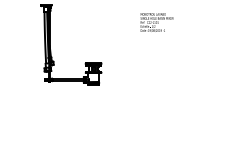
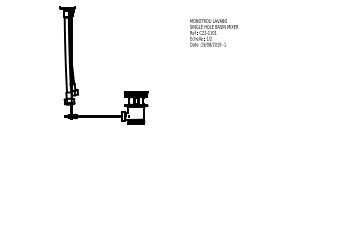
text: (156, 22) -> (213, 32), moved

